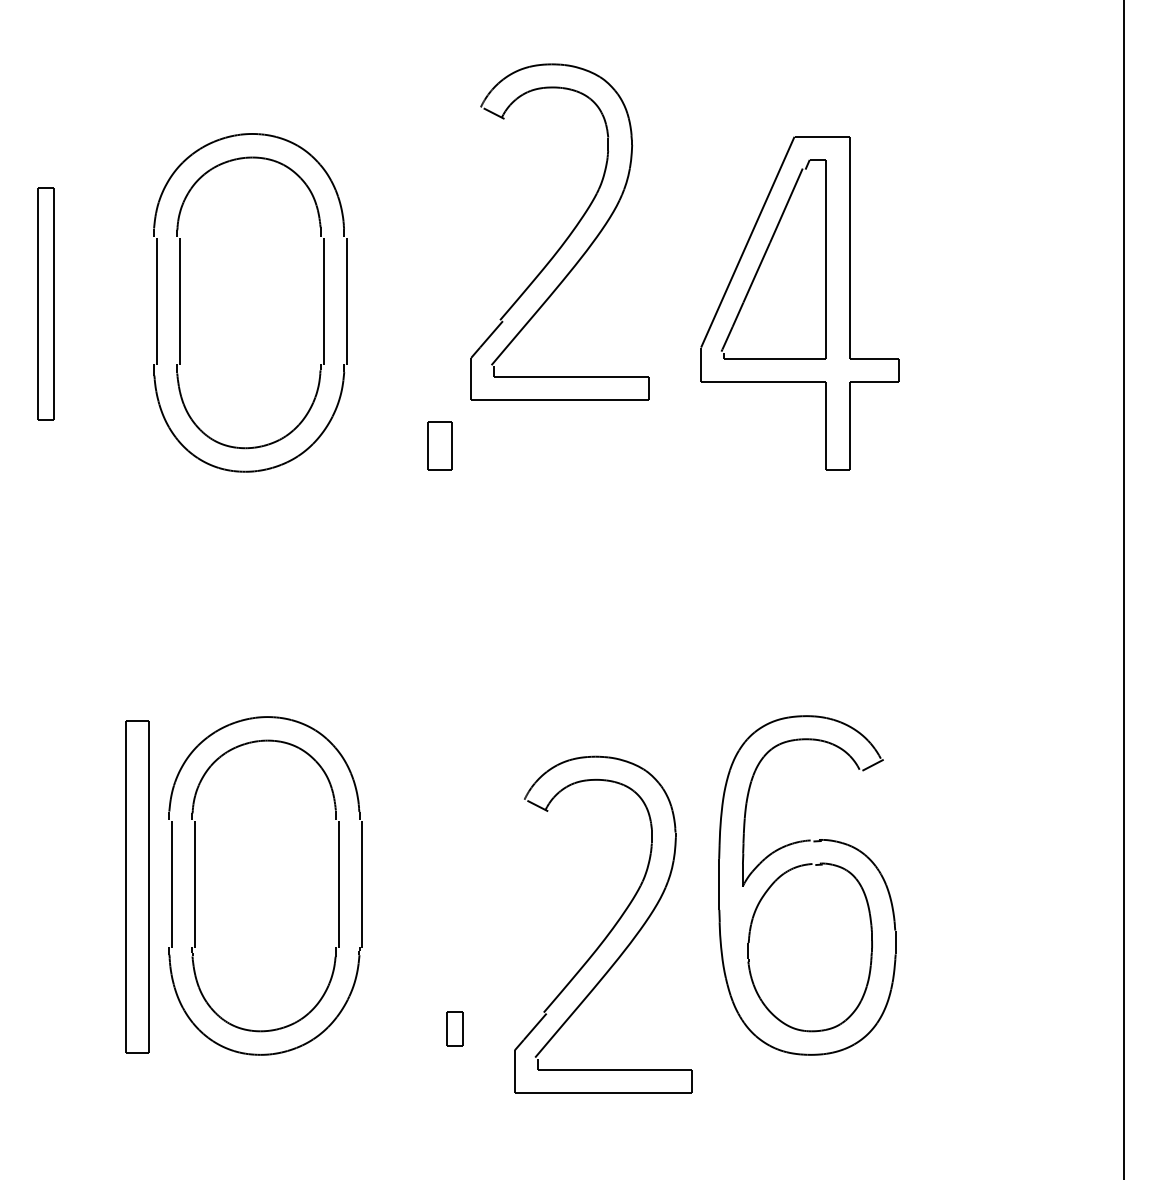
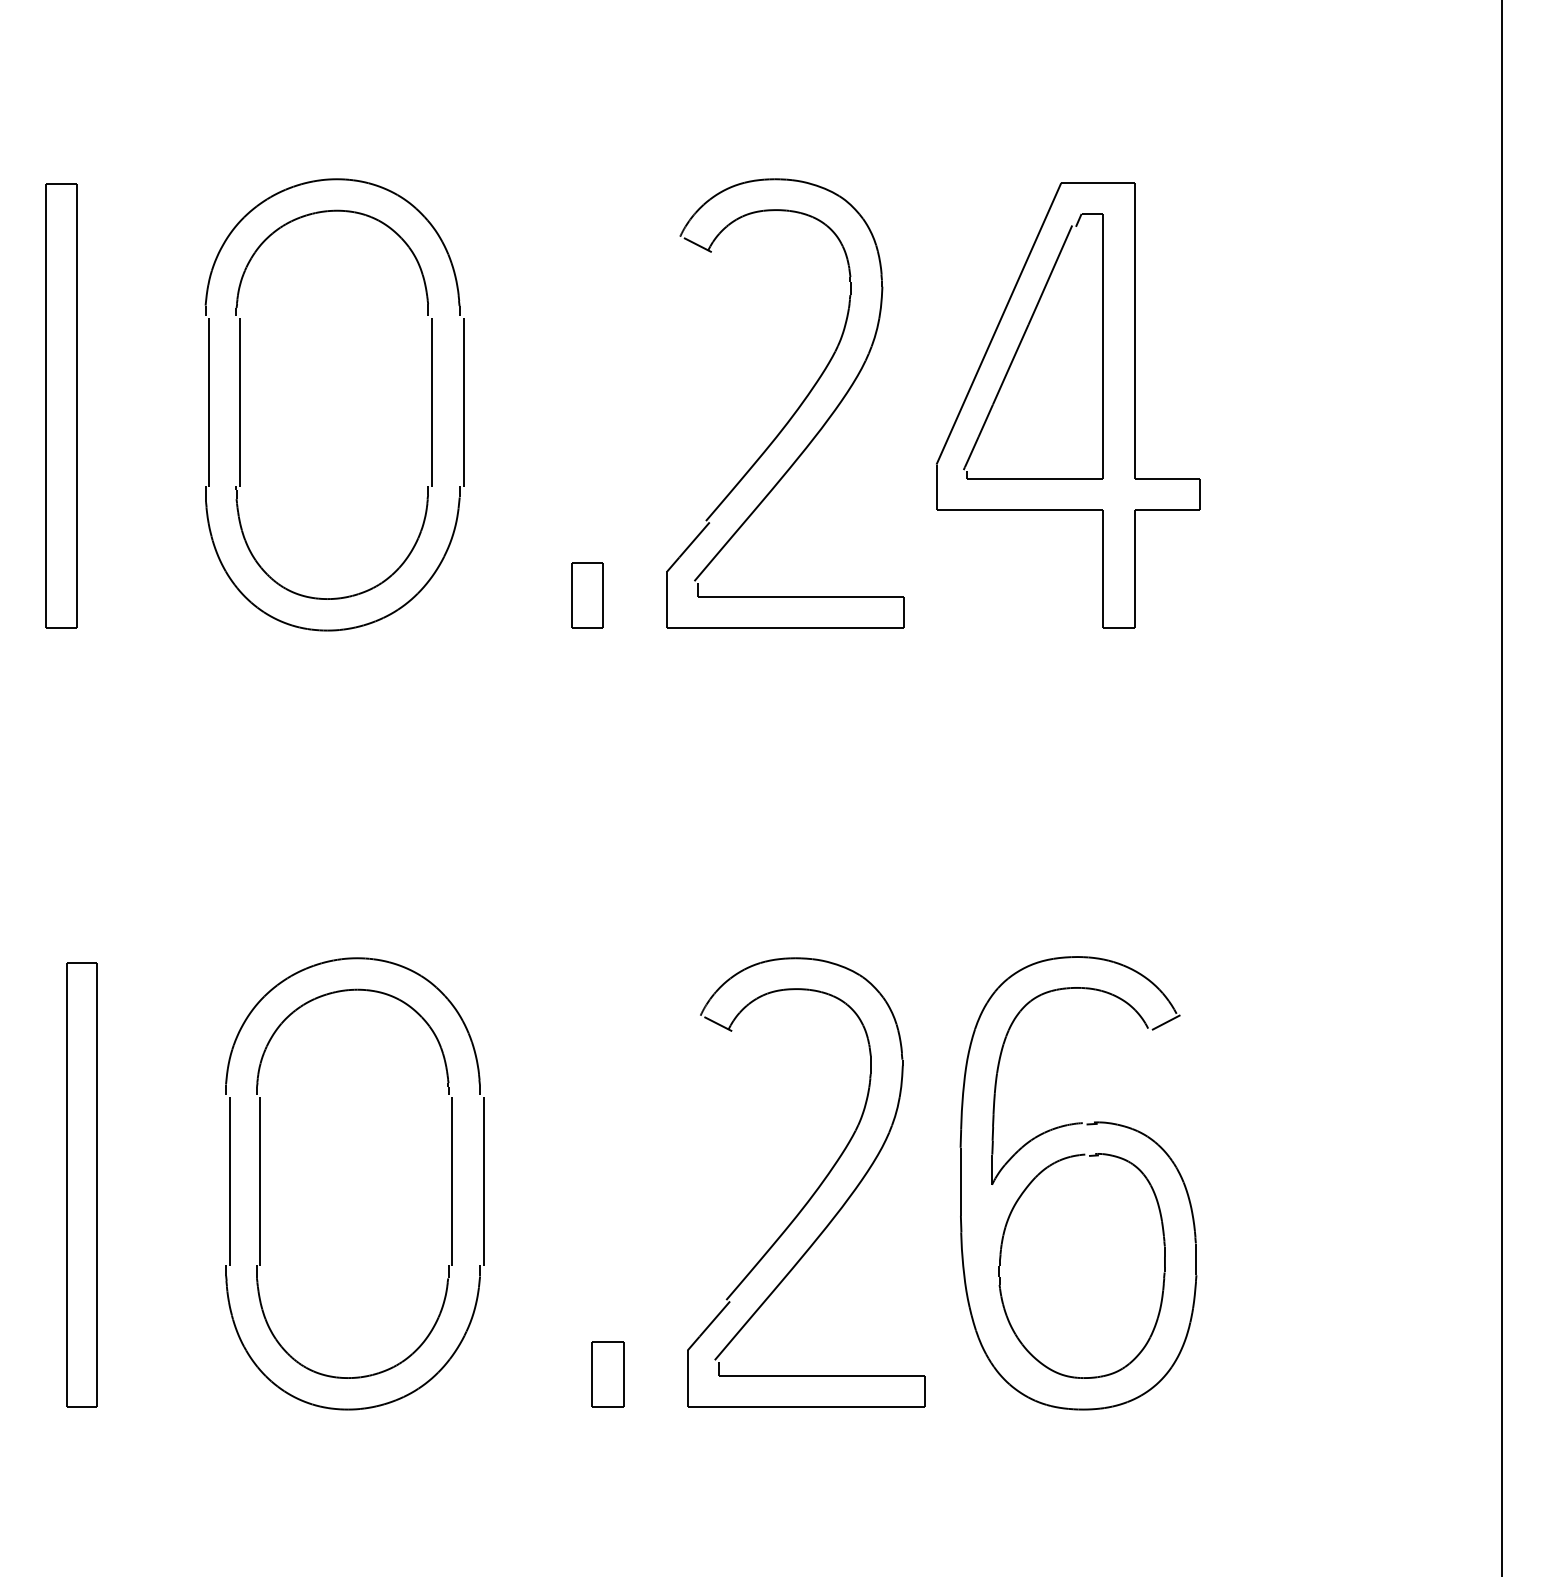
part: (567, 237) -> (795, 410), moved
part: (46, 303) -> (61, 405), size x1.43
part: (137, 886) -> (81, 1184), moved
part: (611, 929) -> (816, 1188), moved
part: (454, 1028) -> (607, 1374), size x1.43

